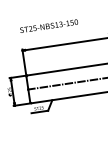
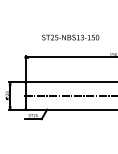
text: (48, 26) -> (70, 37), moved

